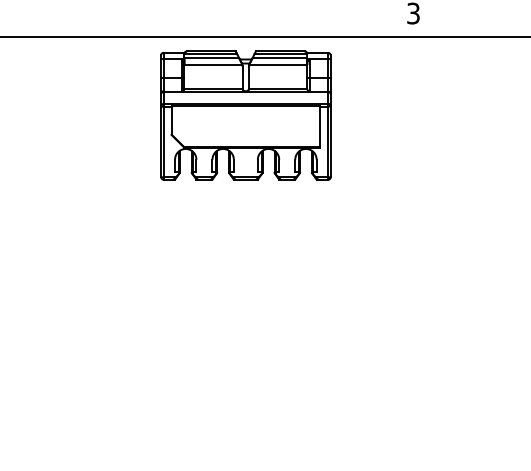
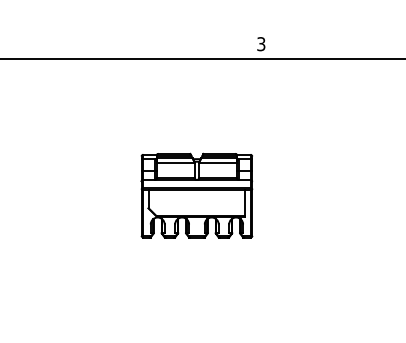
part: (245, 115) -> (196, 195), moved

